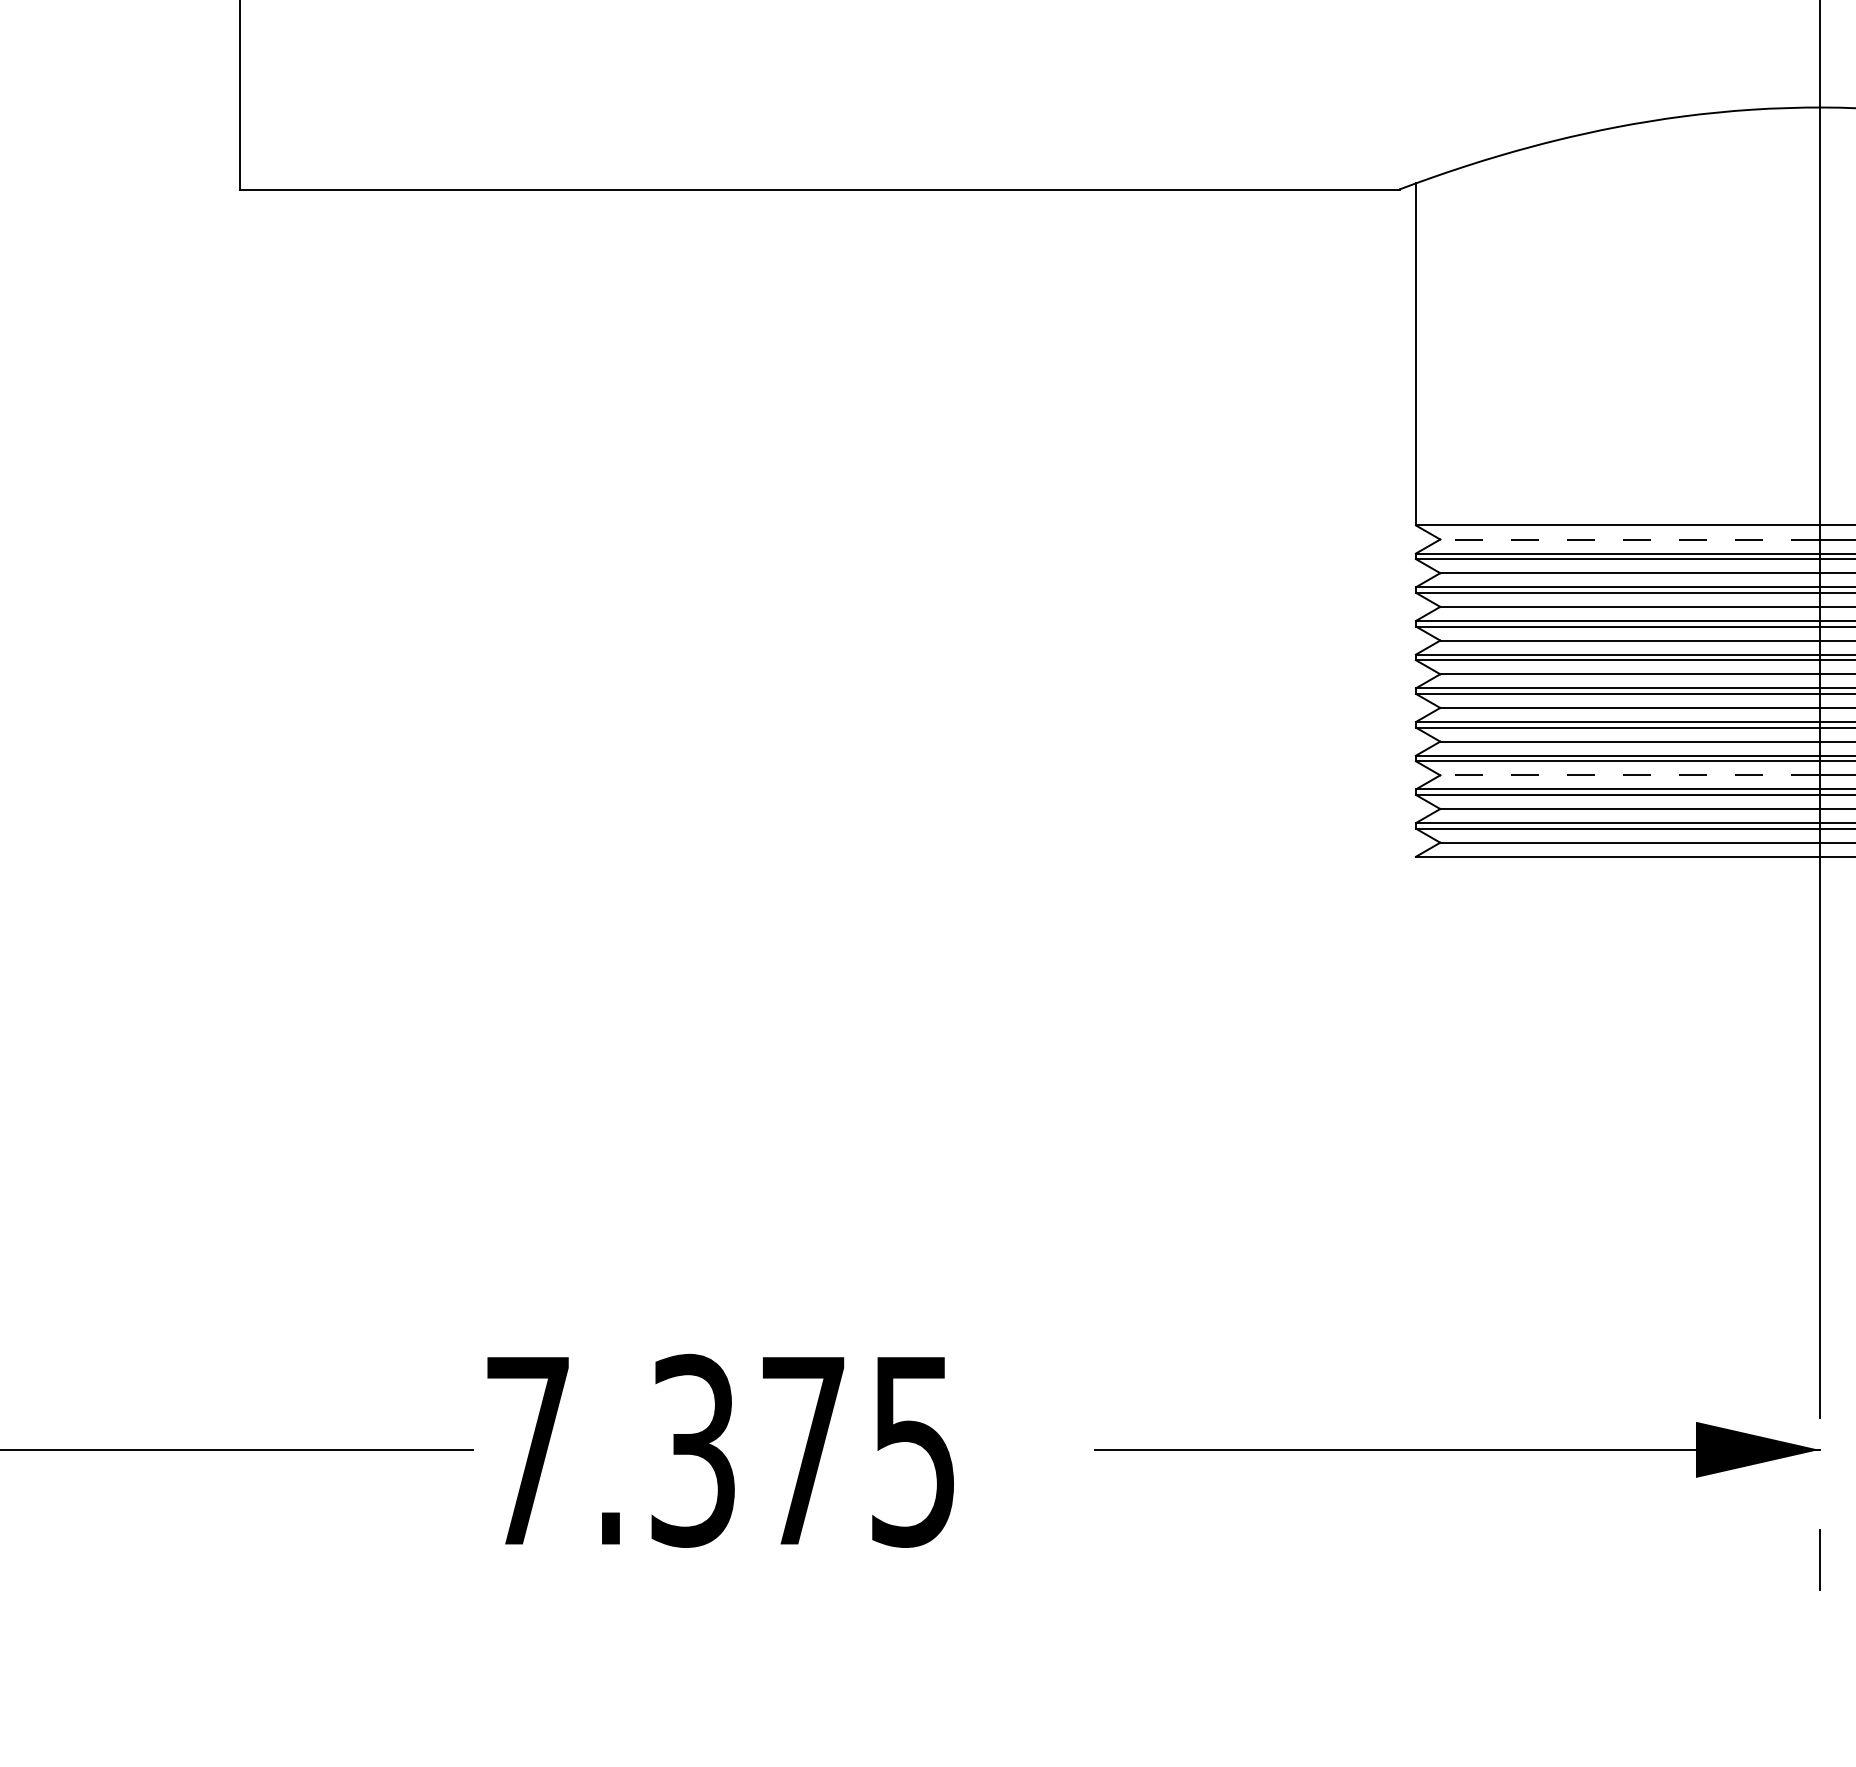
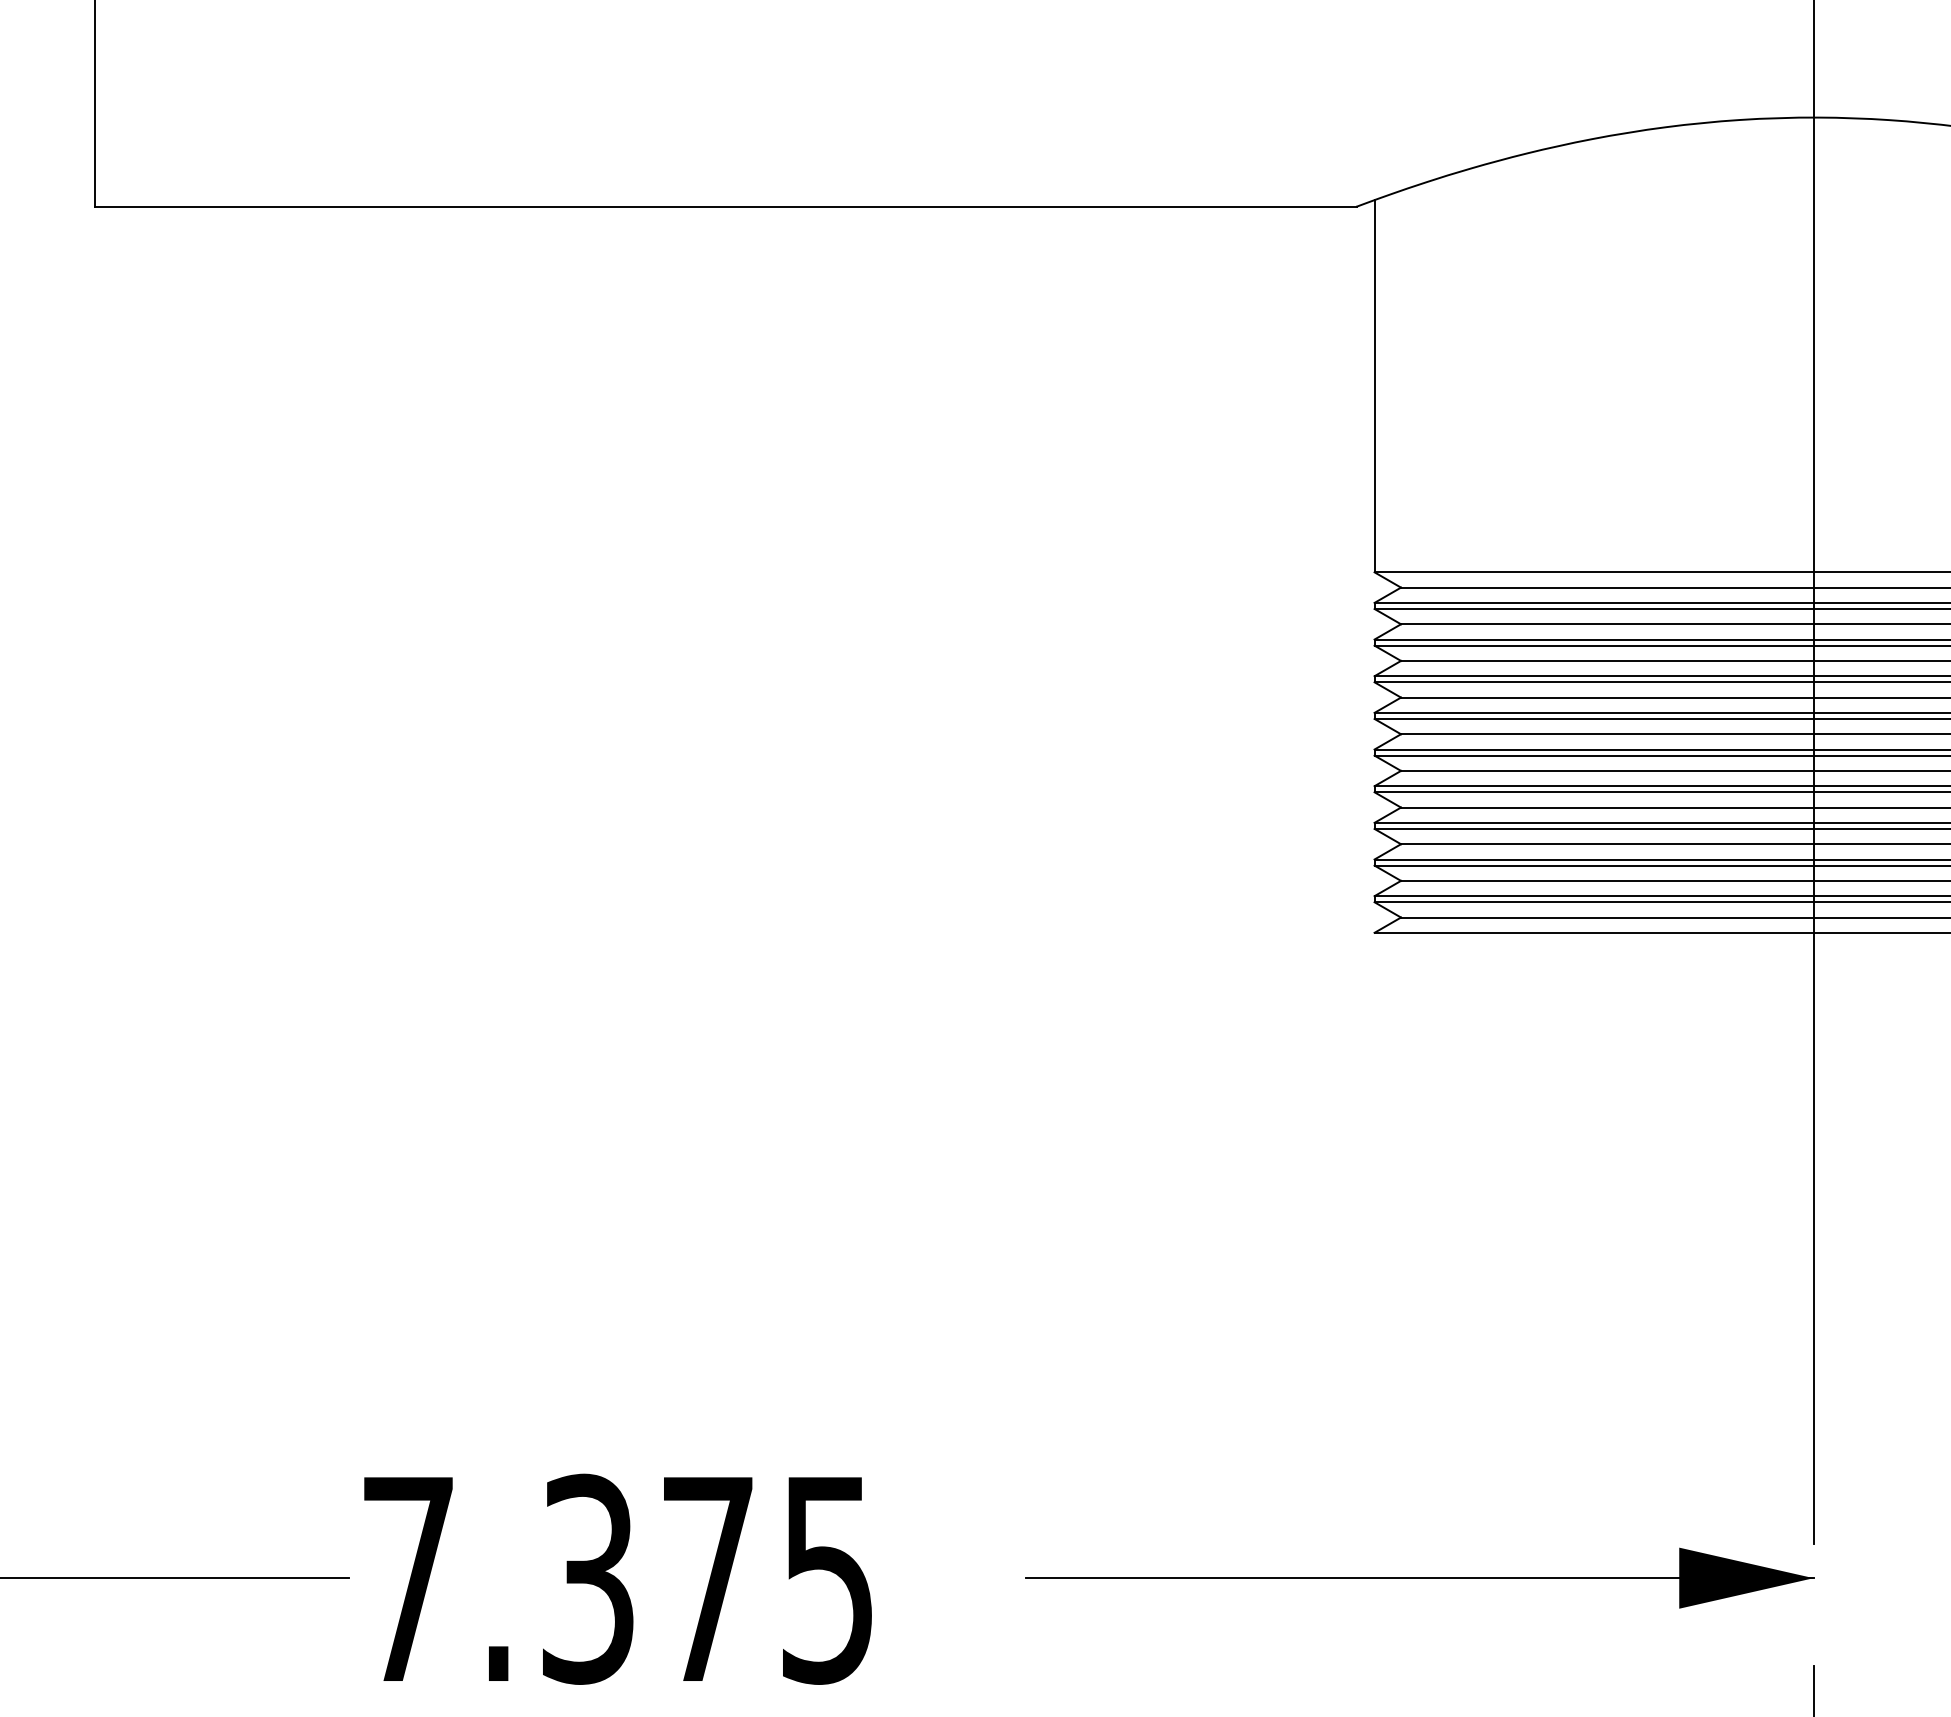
line: (1629, 539) -> (1606, 587), dashed -> solid
line: (1629, 775) -> (1606, 844), dashed -> solid

